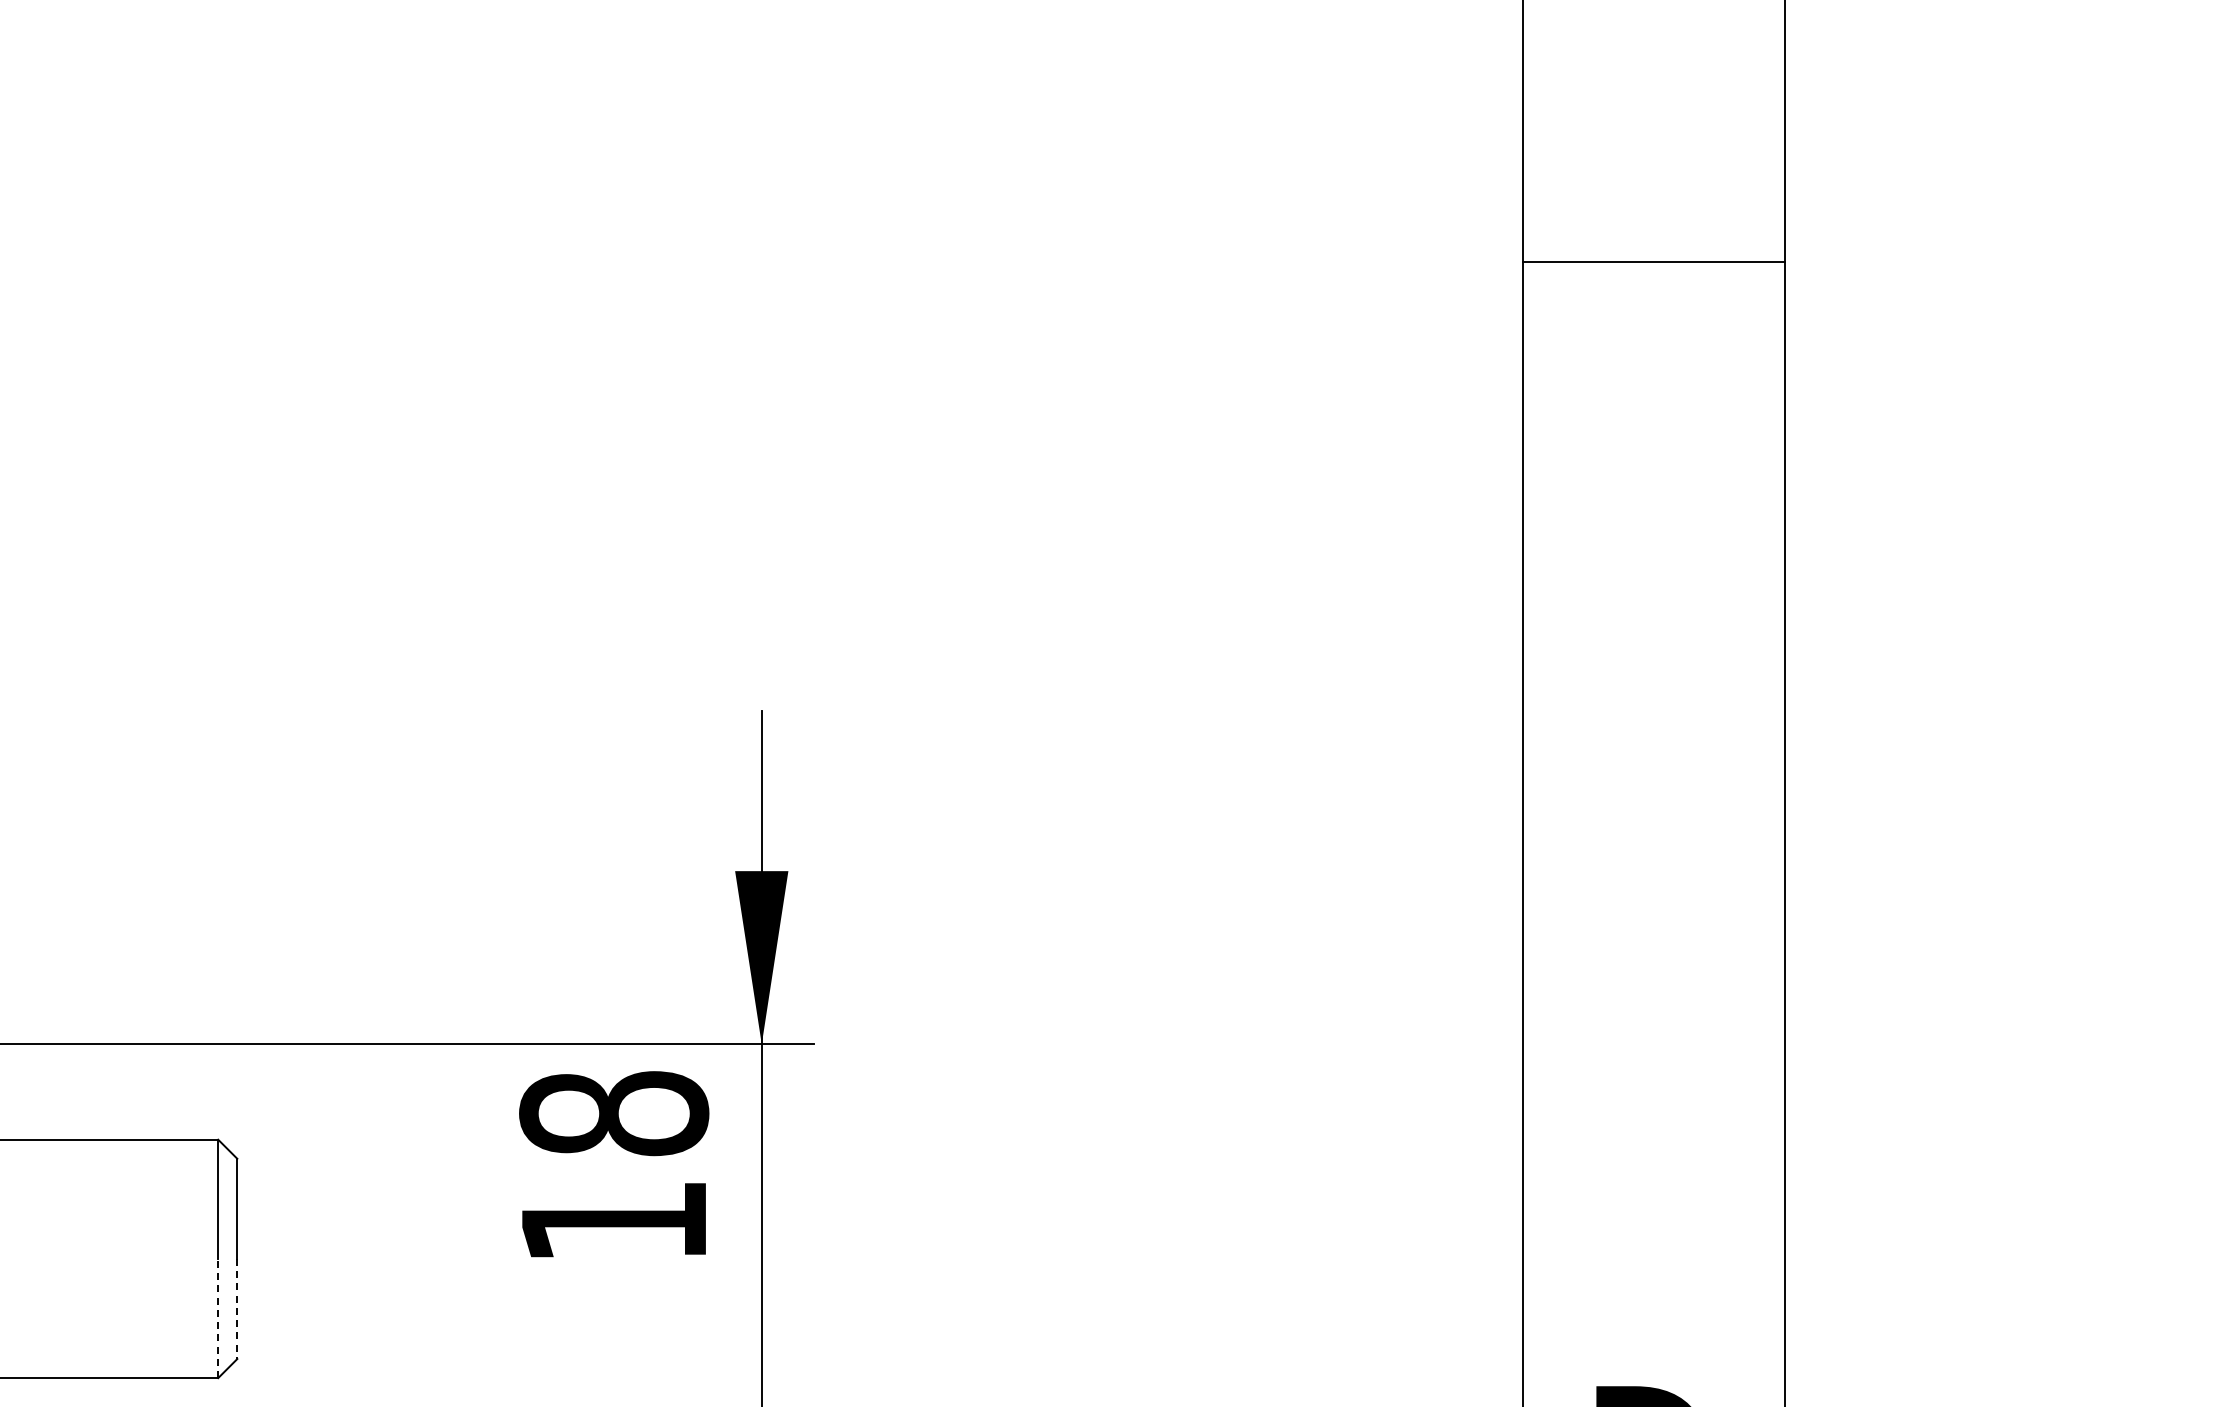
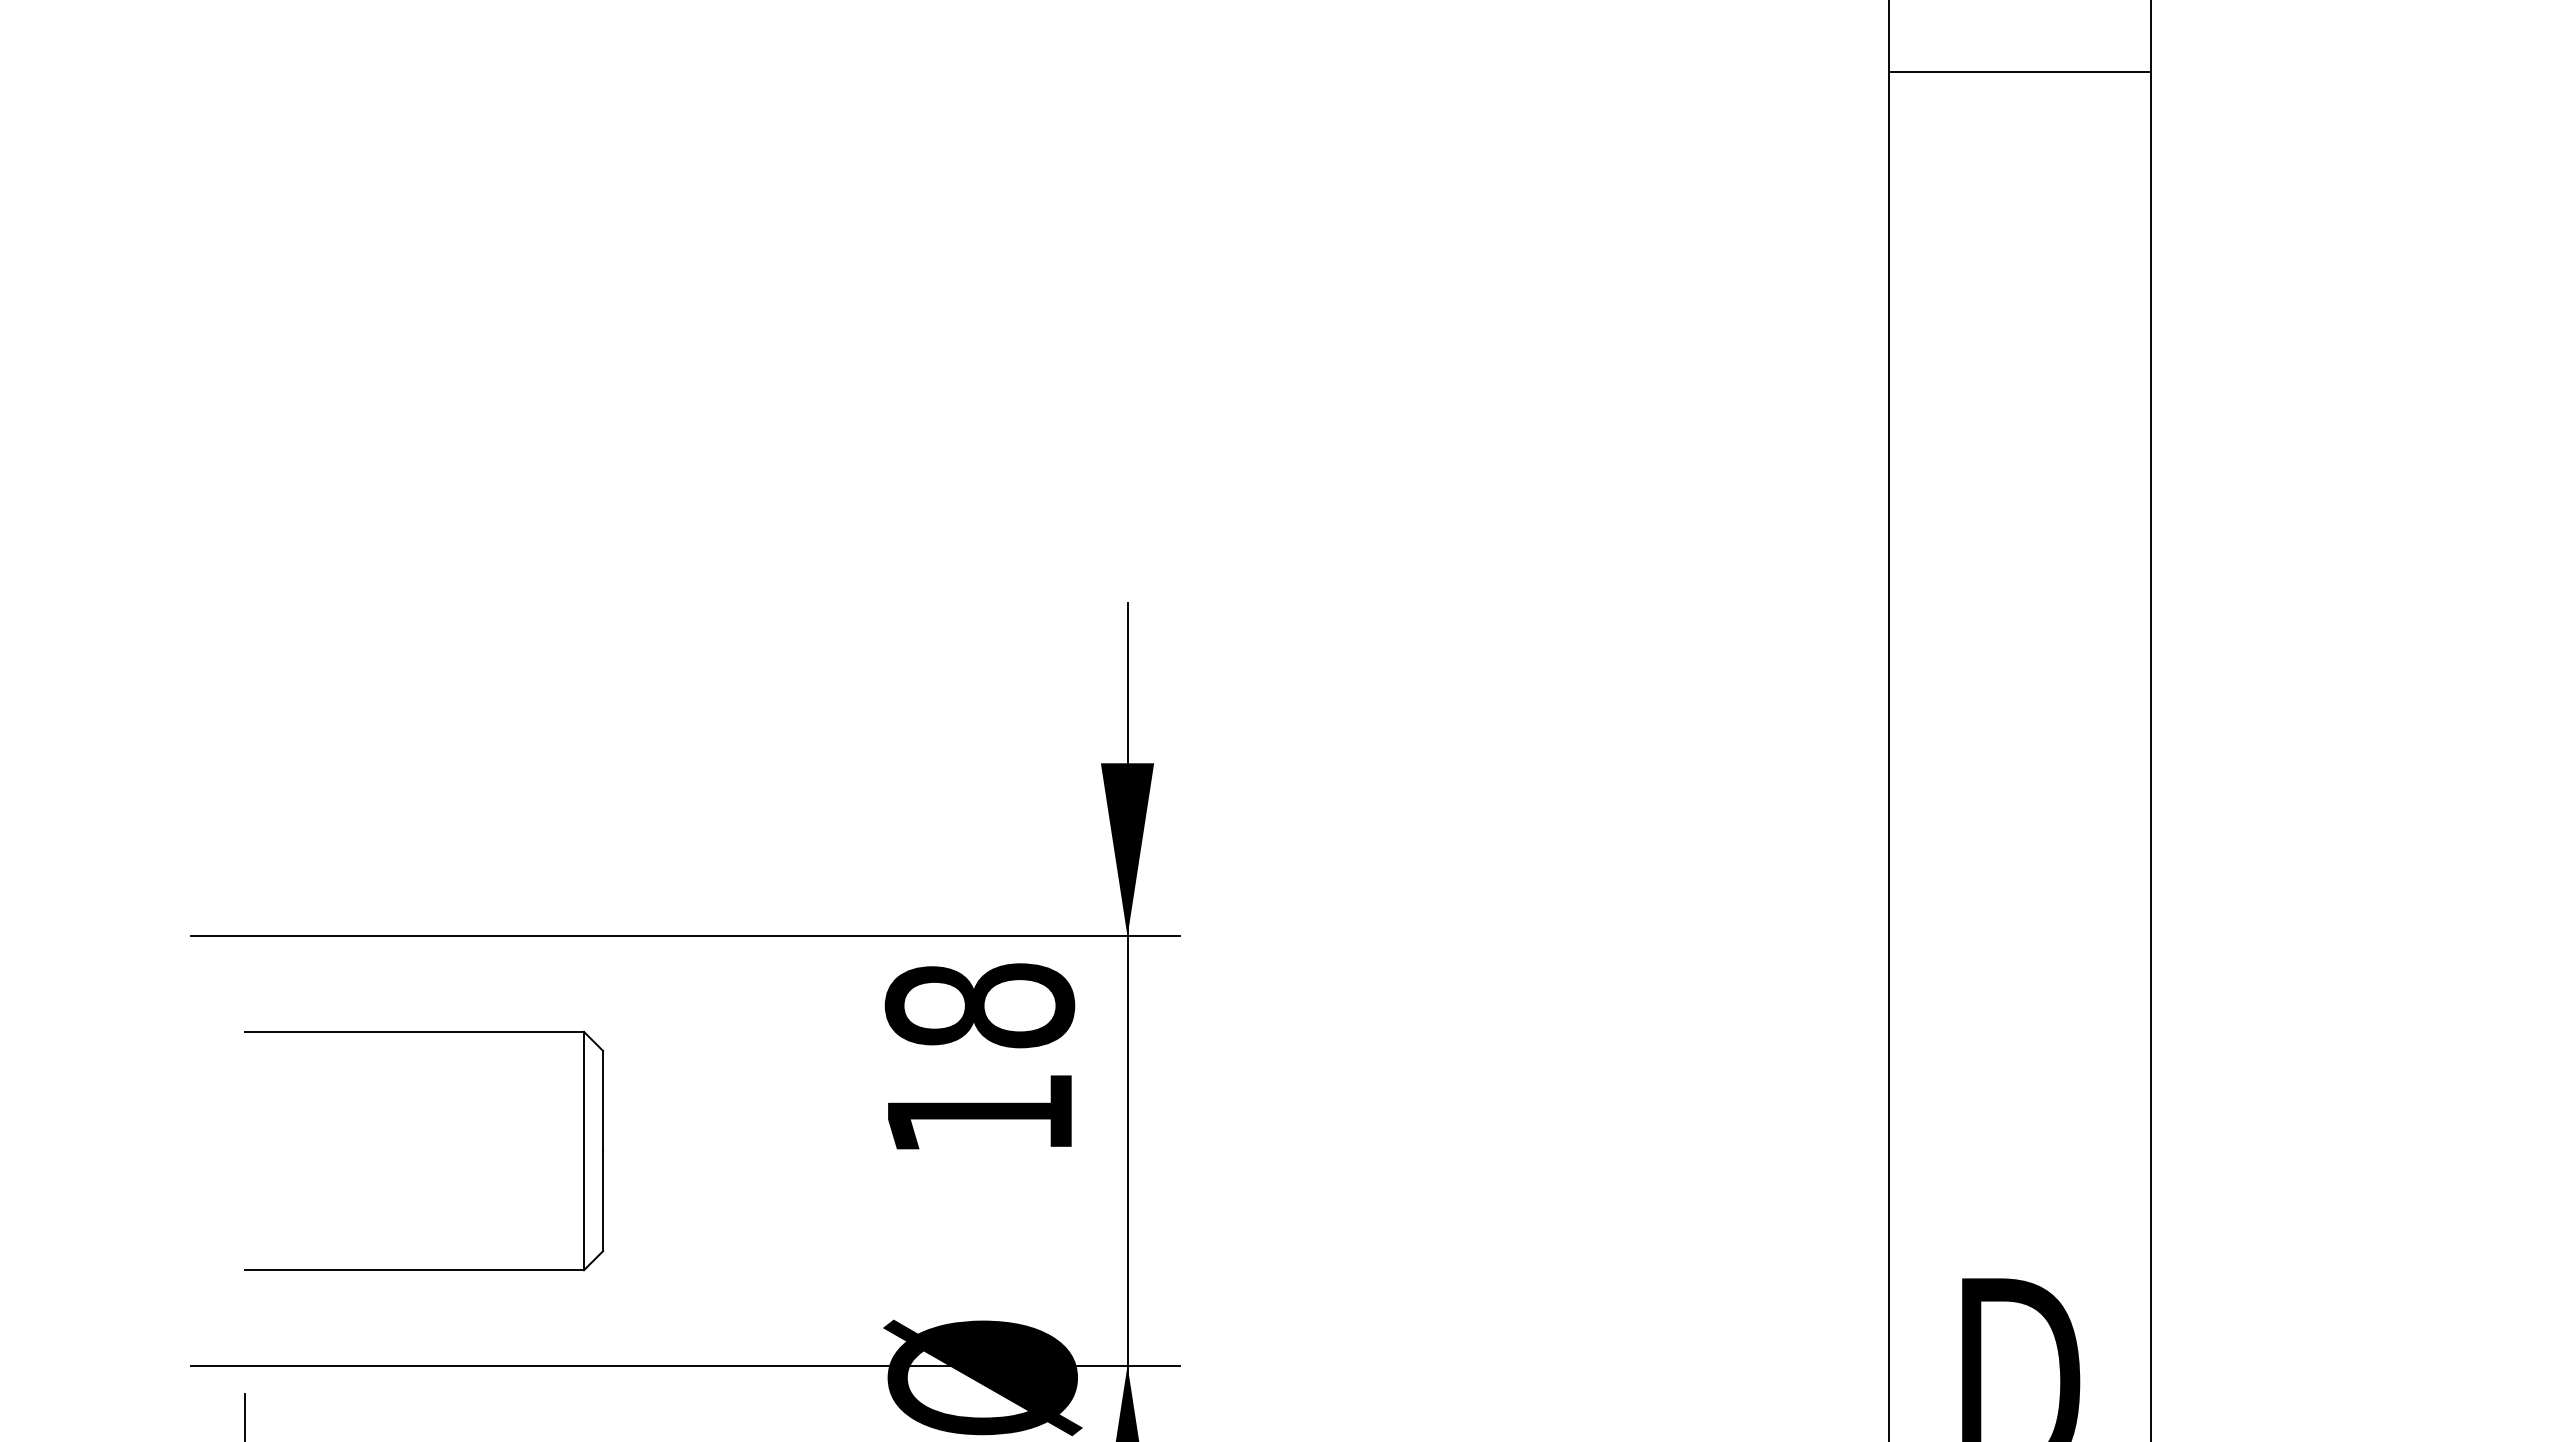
line: (1653, 261) -> (2019, 71), moved
line: (237, 1309) -> (603, 1201), dashed -> solid
line: (218, 1318) -> (584, 1210), dashed -> solid

